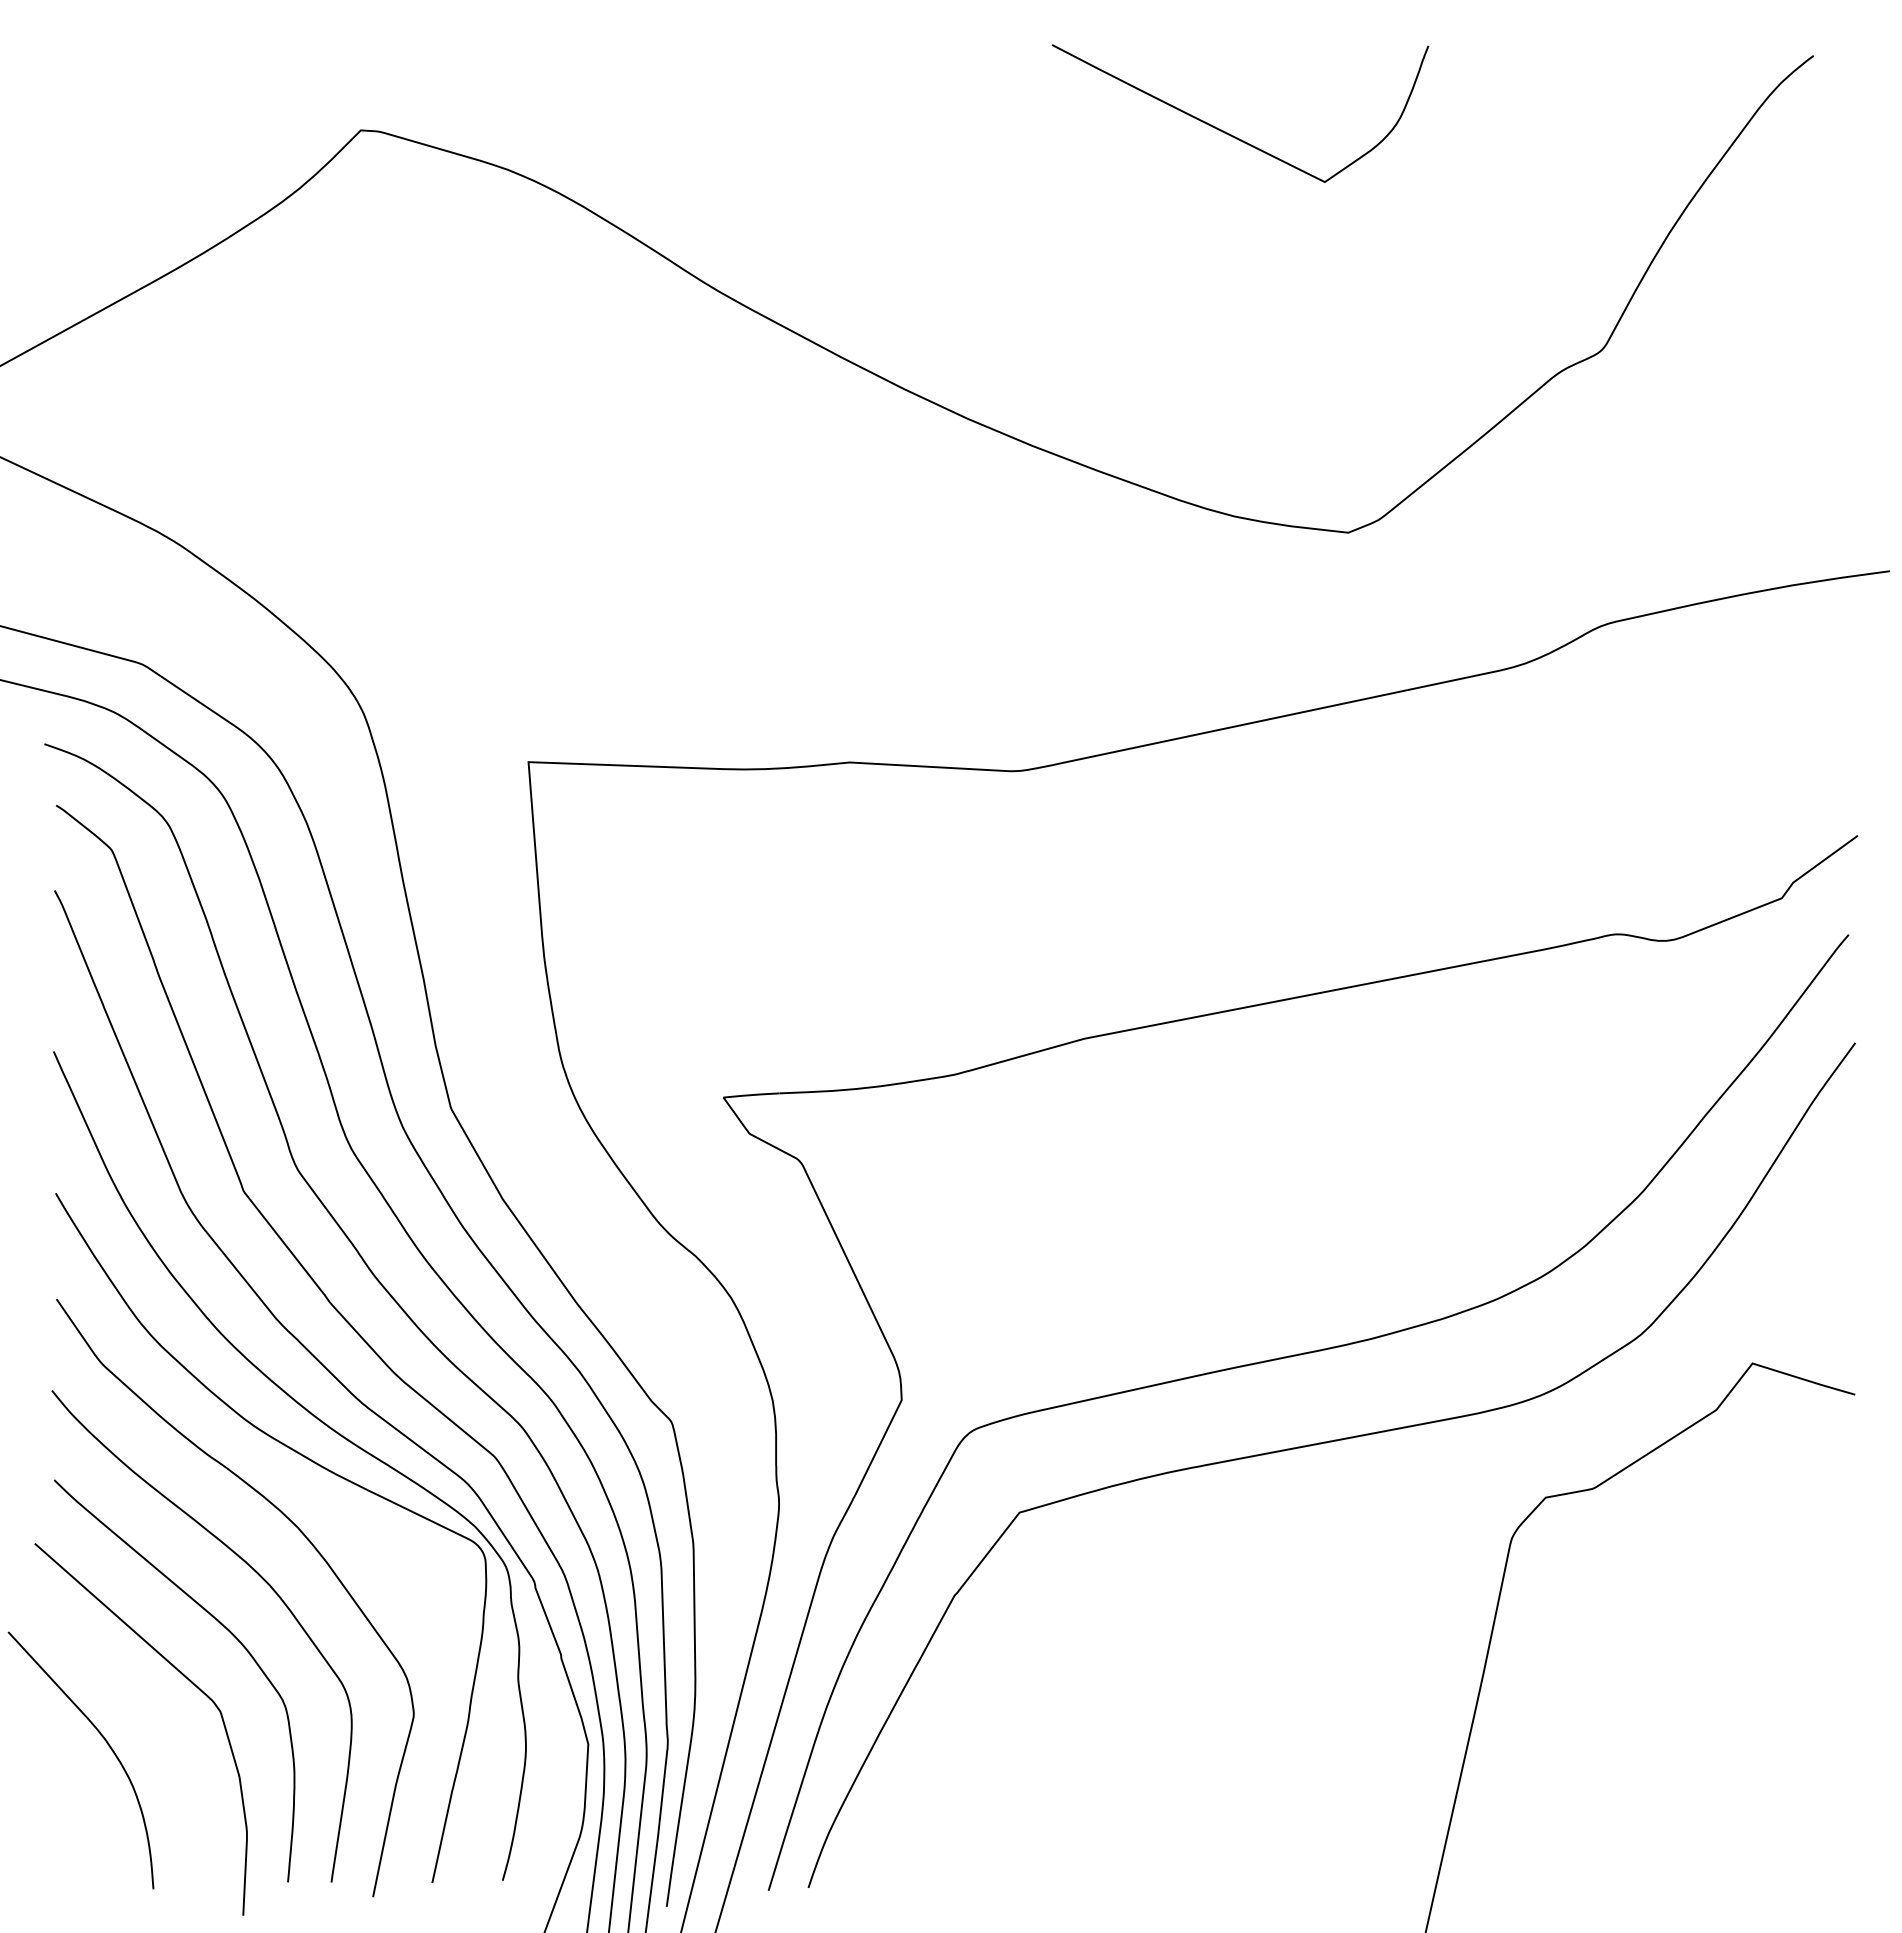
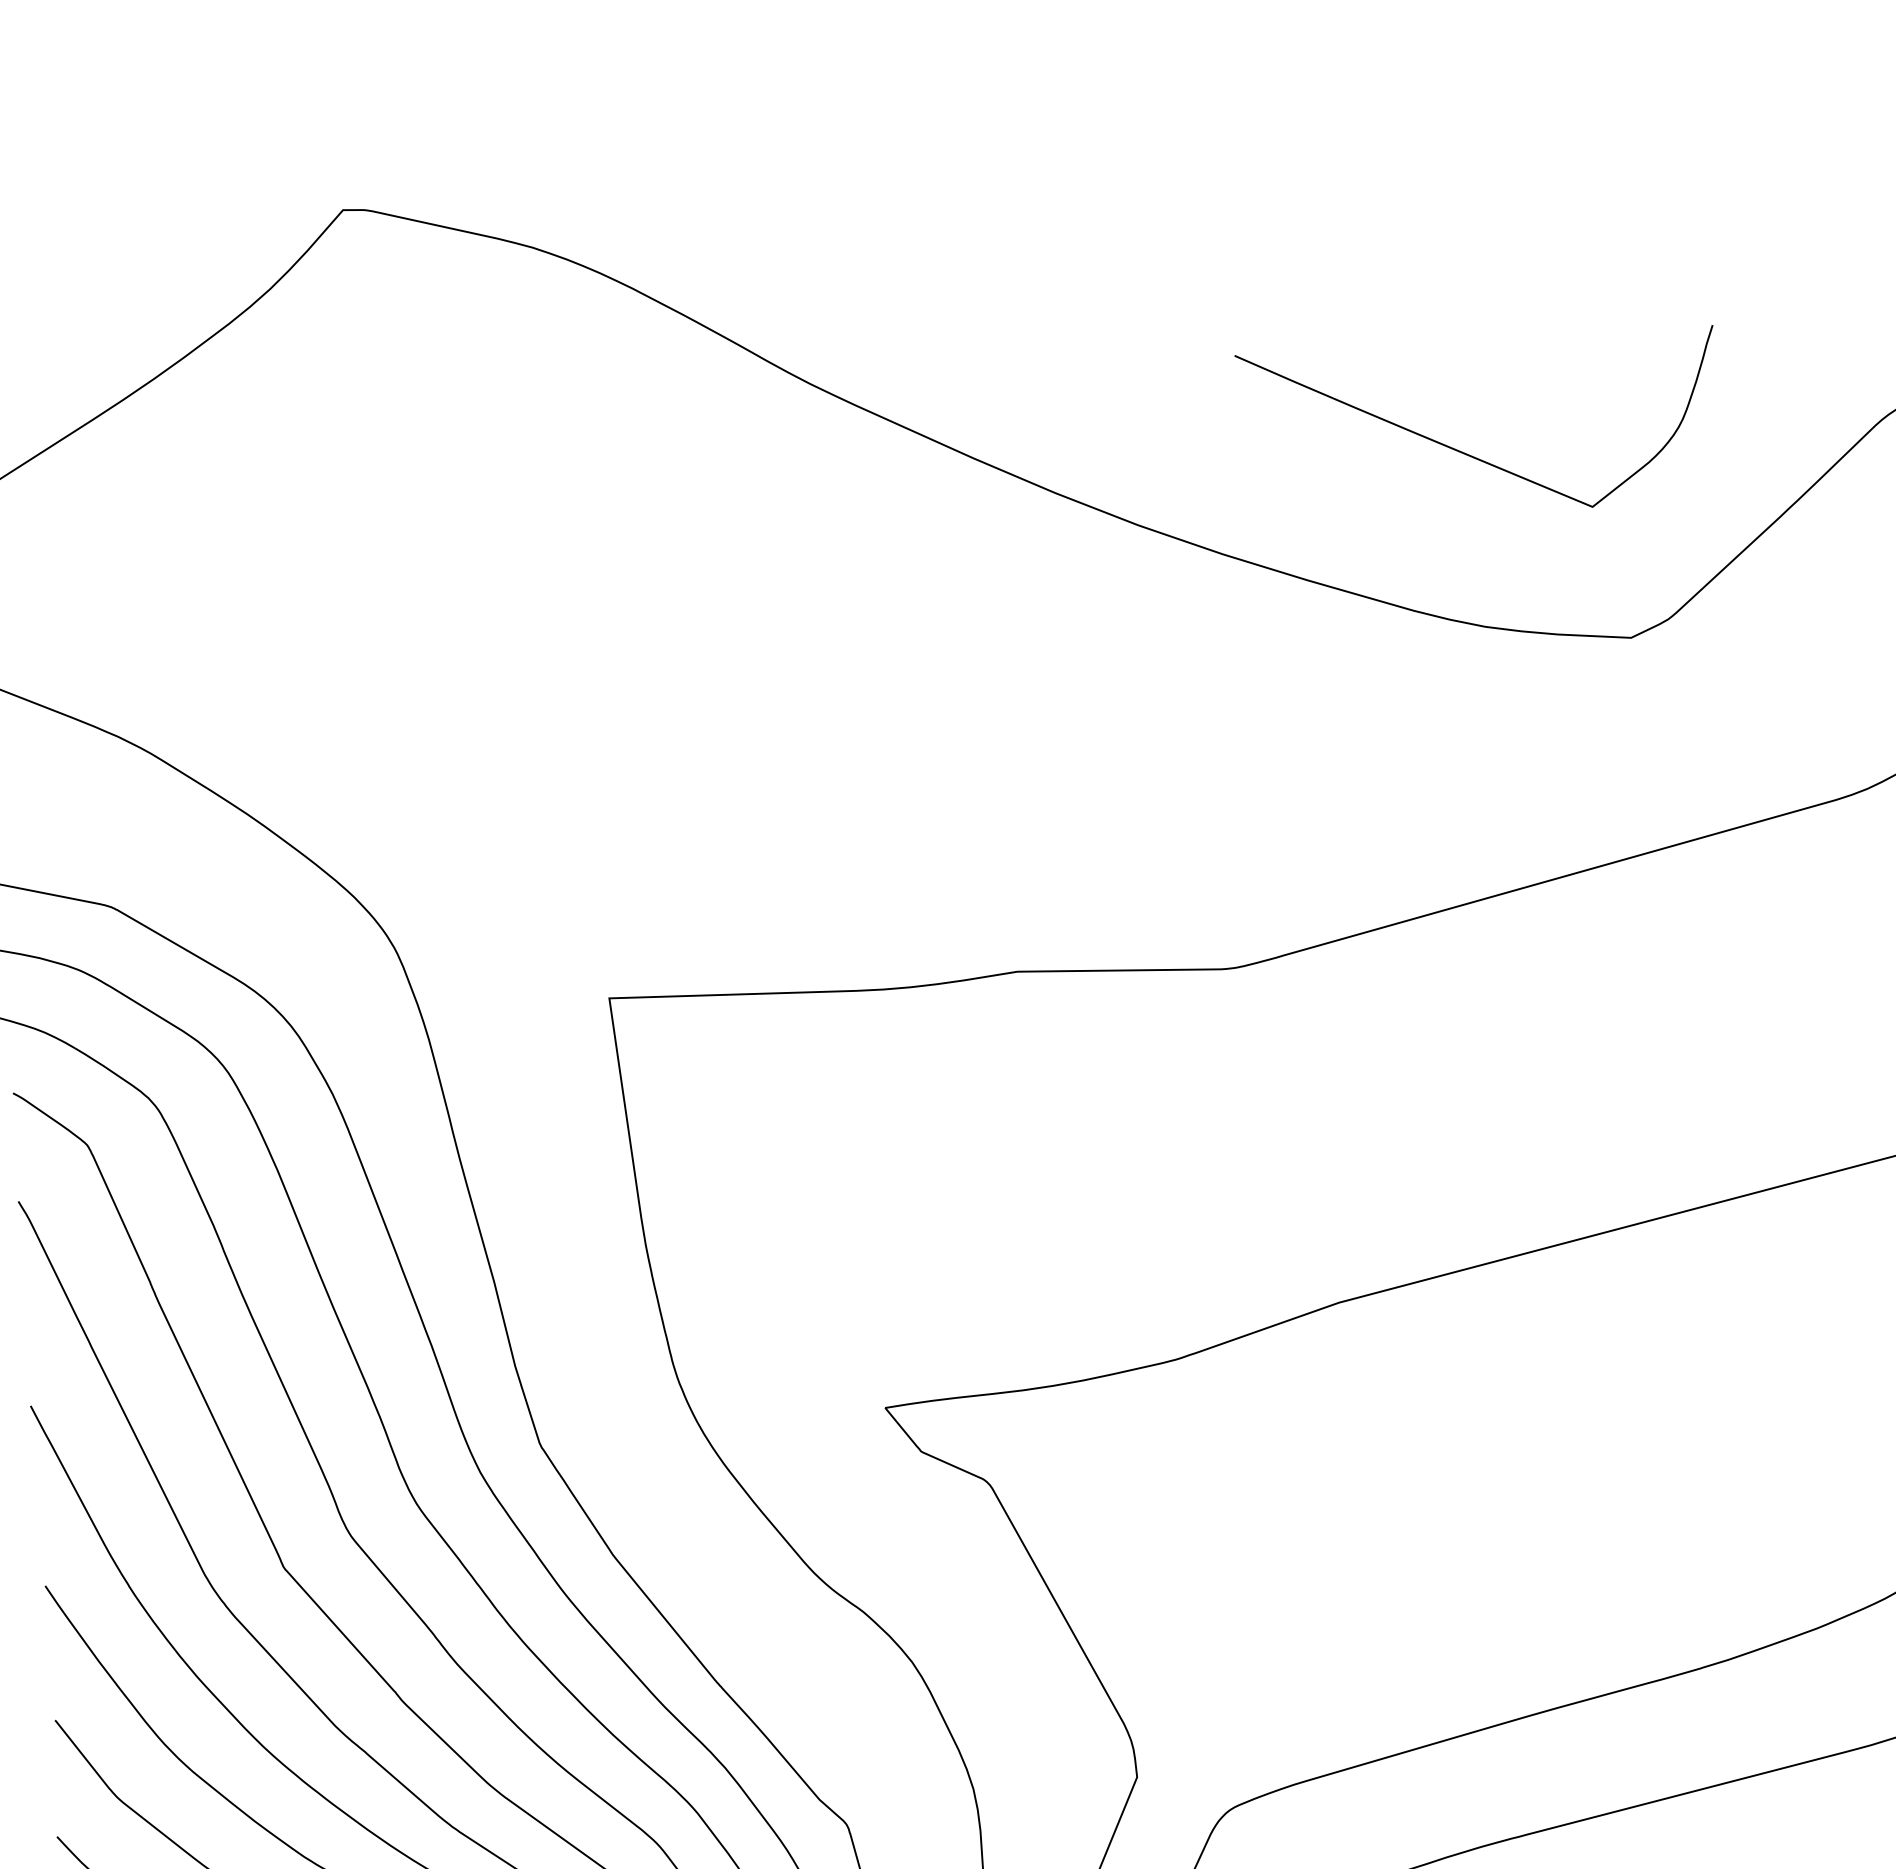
curve: (1229, 133) -> (1467, 453), moved

